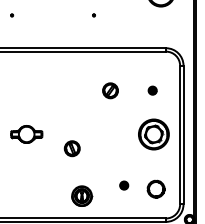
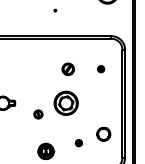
part: (153, 134) -> (65, 103), moved
part: (71, 148) -> (37, 114), size x0.7
part: (155, 188) -> (103, 133), moved

